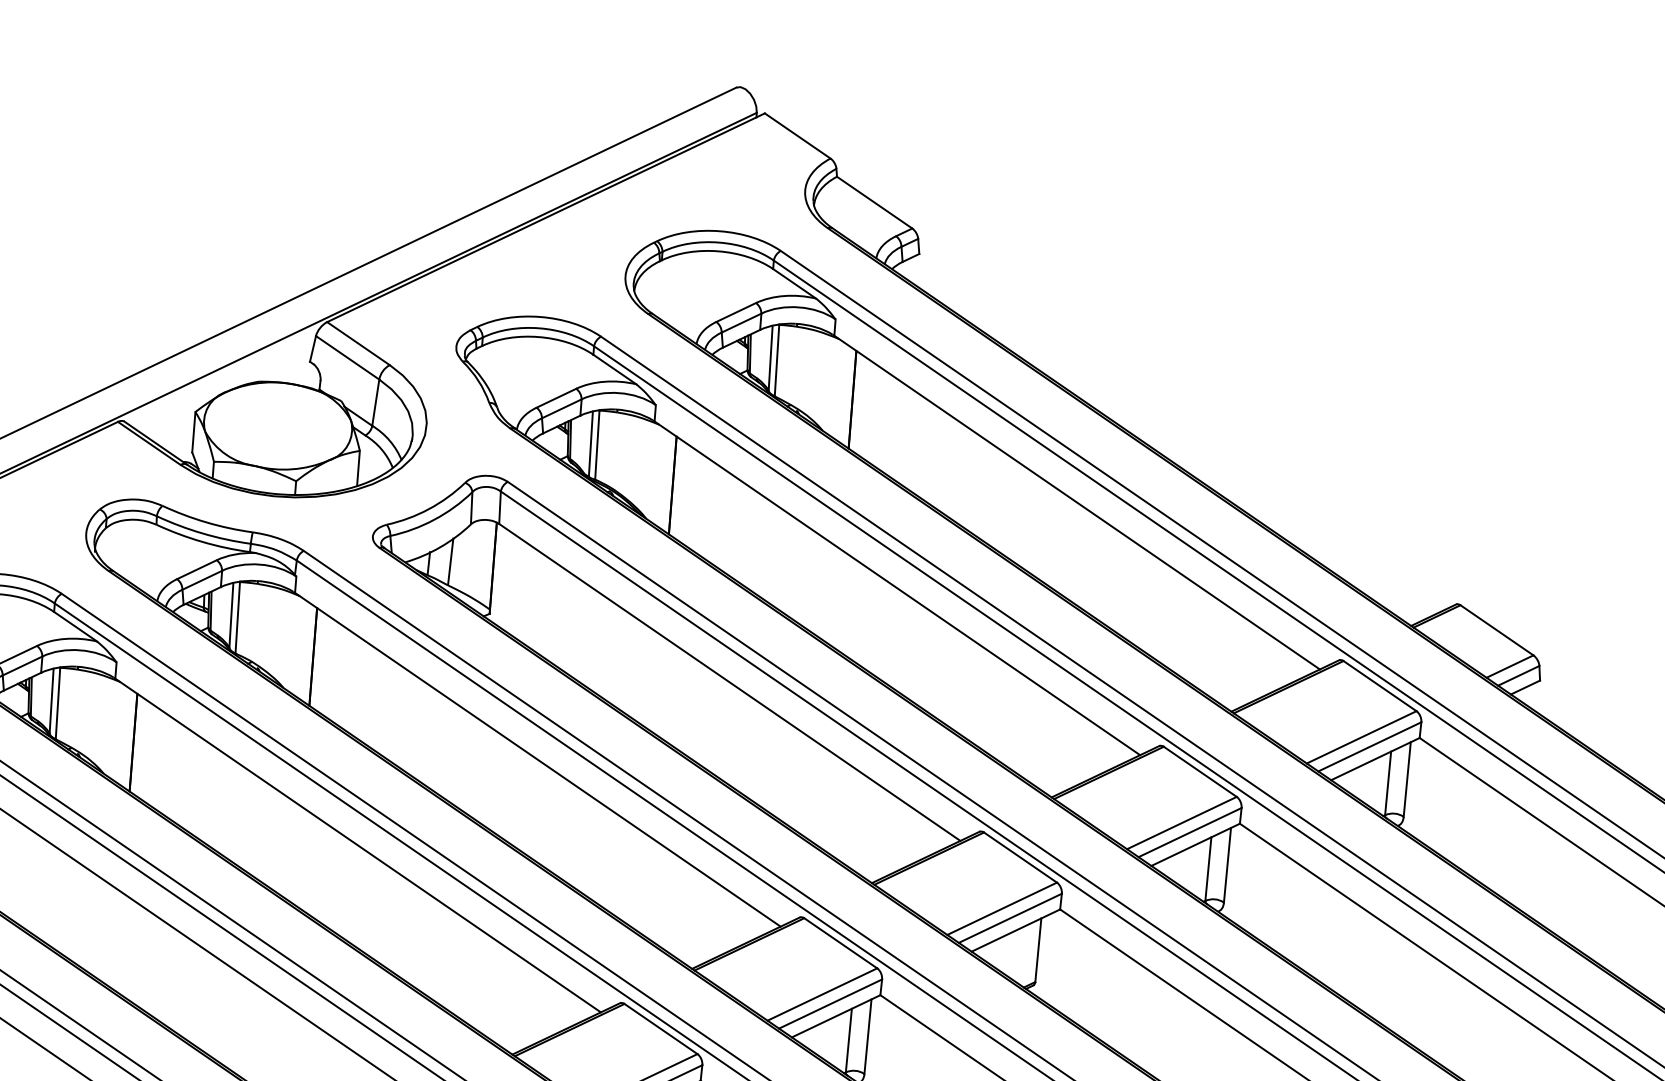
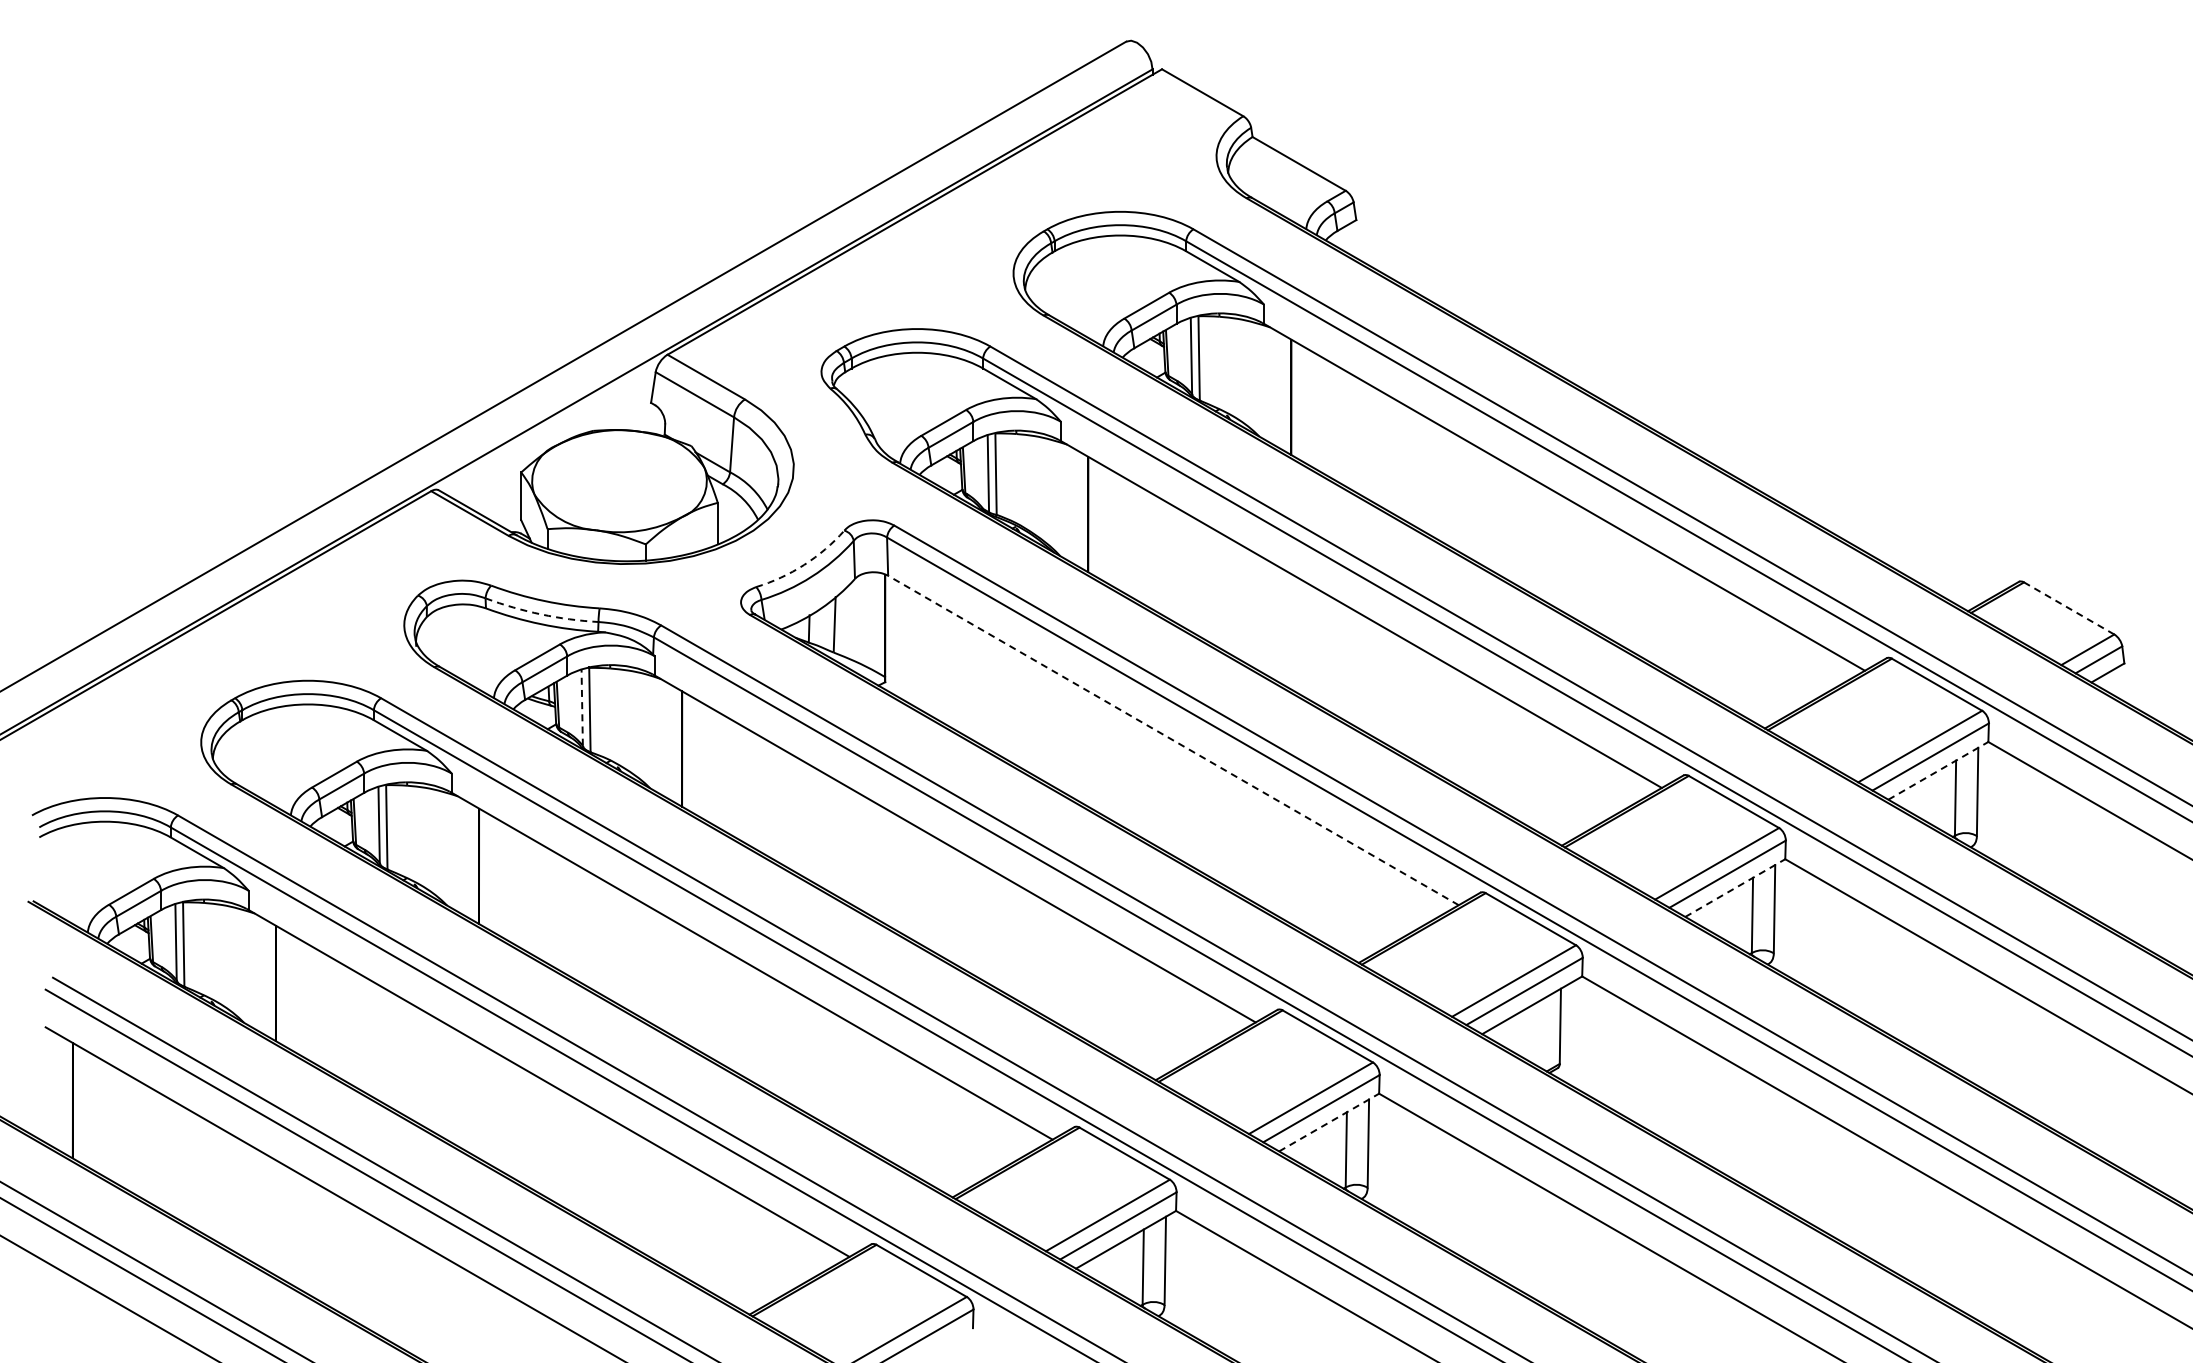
arc: (429, 508) -> (804, 564), solid -> dashed
arc: (203, 533) -> (541, 614), solid -> dashed
line: (231, 615) -> (582, 707), solid -> dashed
line: (1496, 630) -> (2068, 608), solid -> dashed
line: (729, 682) -> (1173, 740), solid -> dashed
line: (1375, 758) -> (1938, 770), solid -> dashed
line: (1195, 845) -> (1735, 888), solid -> dashed
line: (836, 1016) -> (1329, 1122), solid -> dashed

